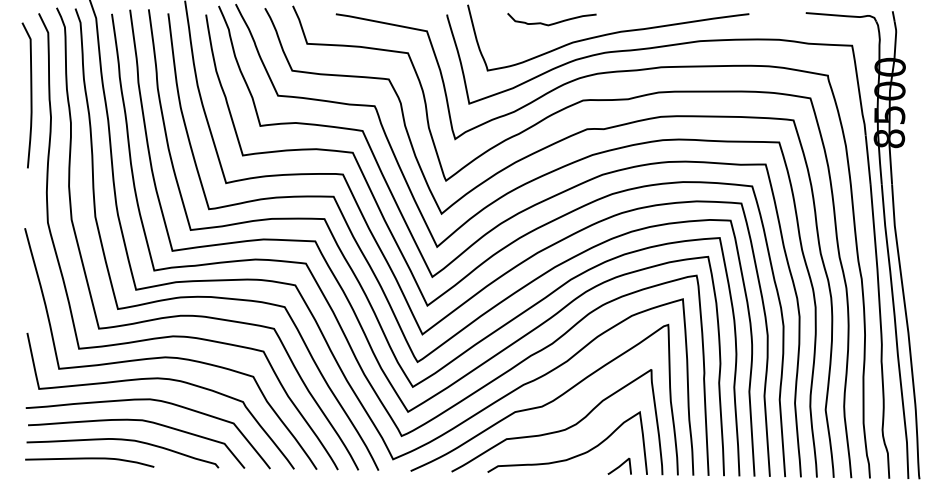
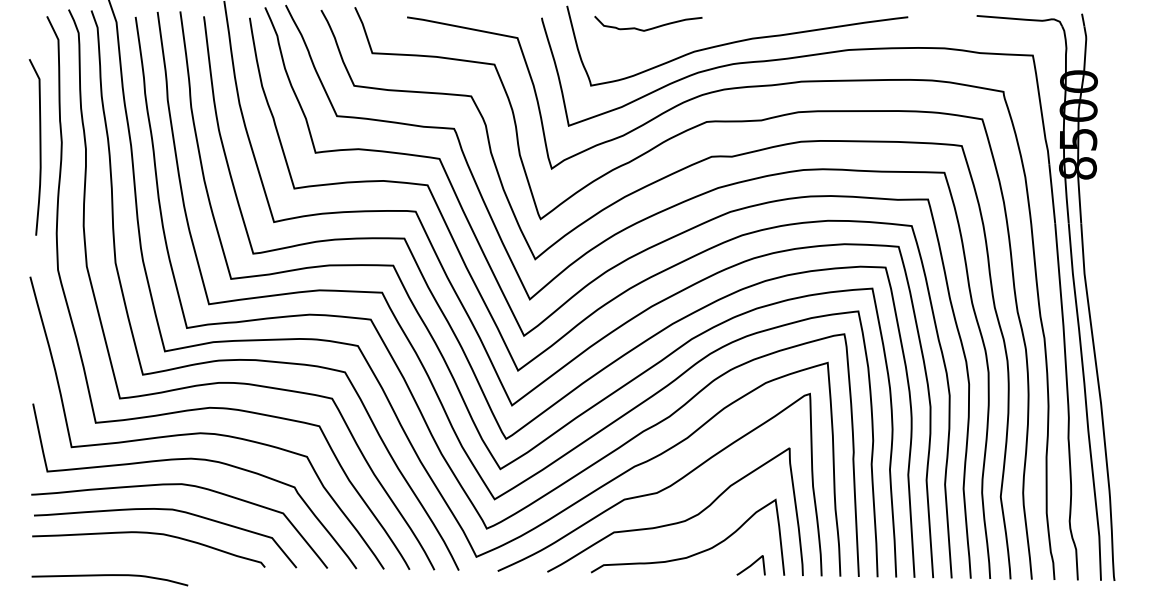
curve: (551, 23) -> (647, 28), moved
curve: (30, 95) -> (39, 147), moved
curve: (89, 459) -> (109, 576), moved

